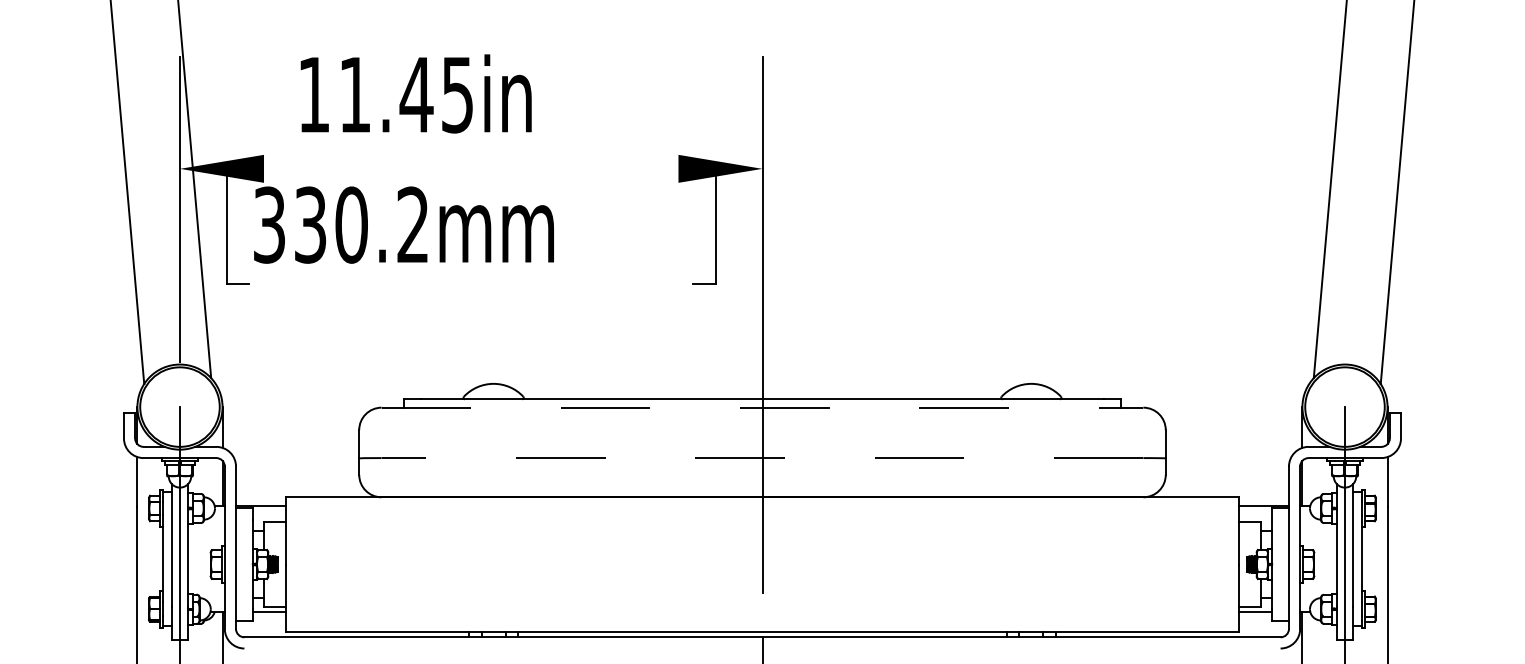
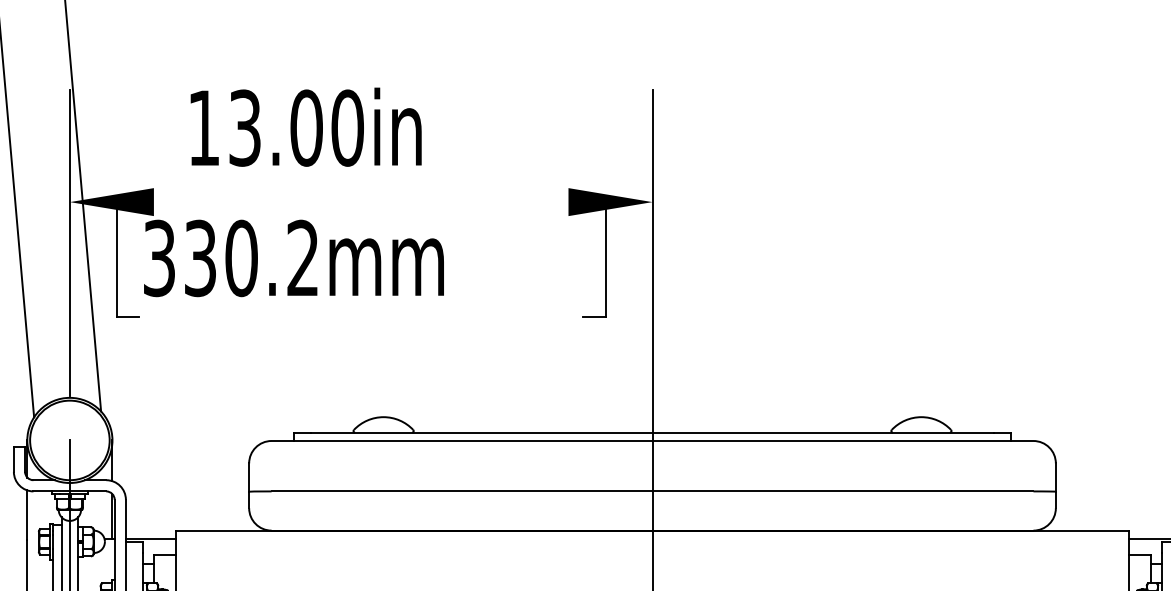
text: (406, 94) -> (296, 127), 11.45in -> 13.00in
line: (762, 407) -> (652, 440), dashed -> solid
line: (762, 458) -> (652, 491), dashed -> solid

